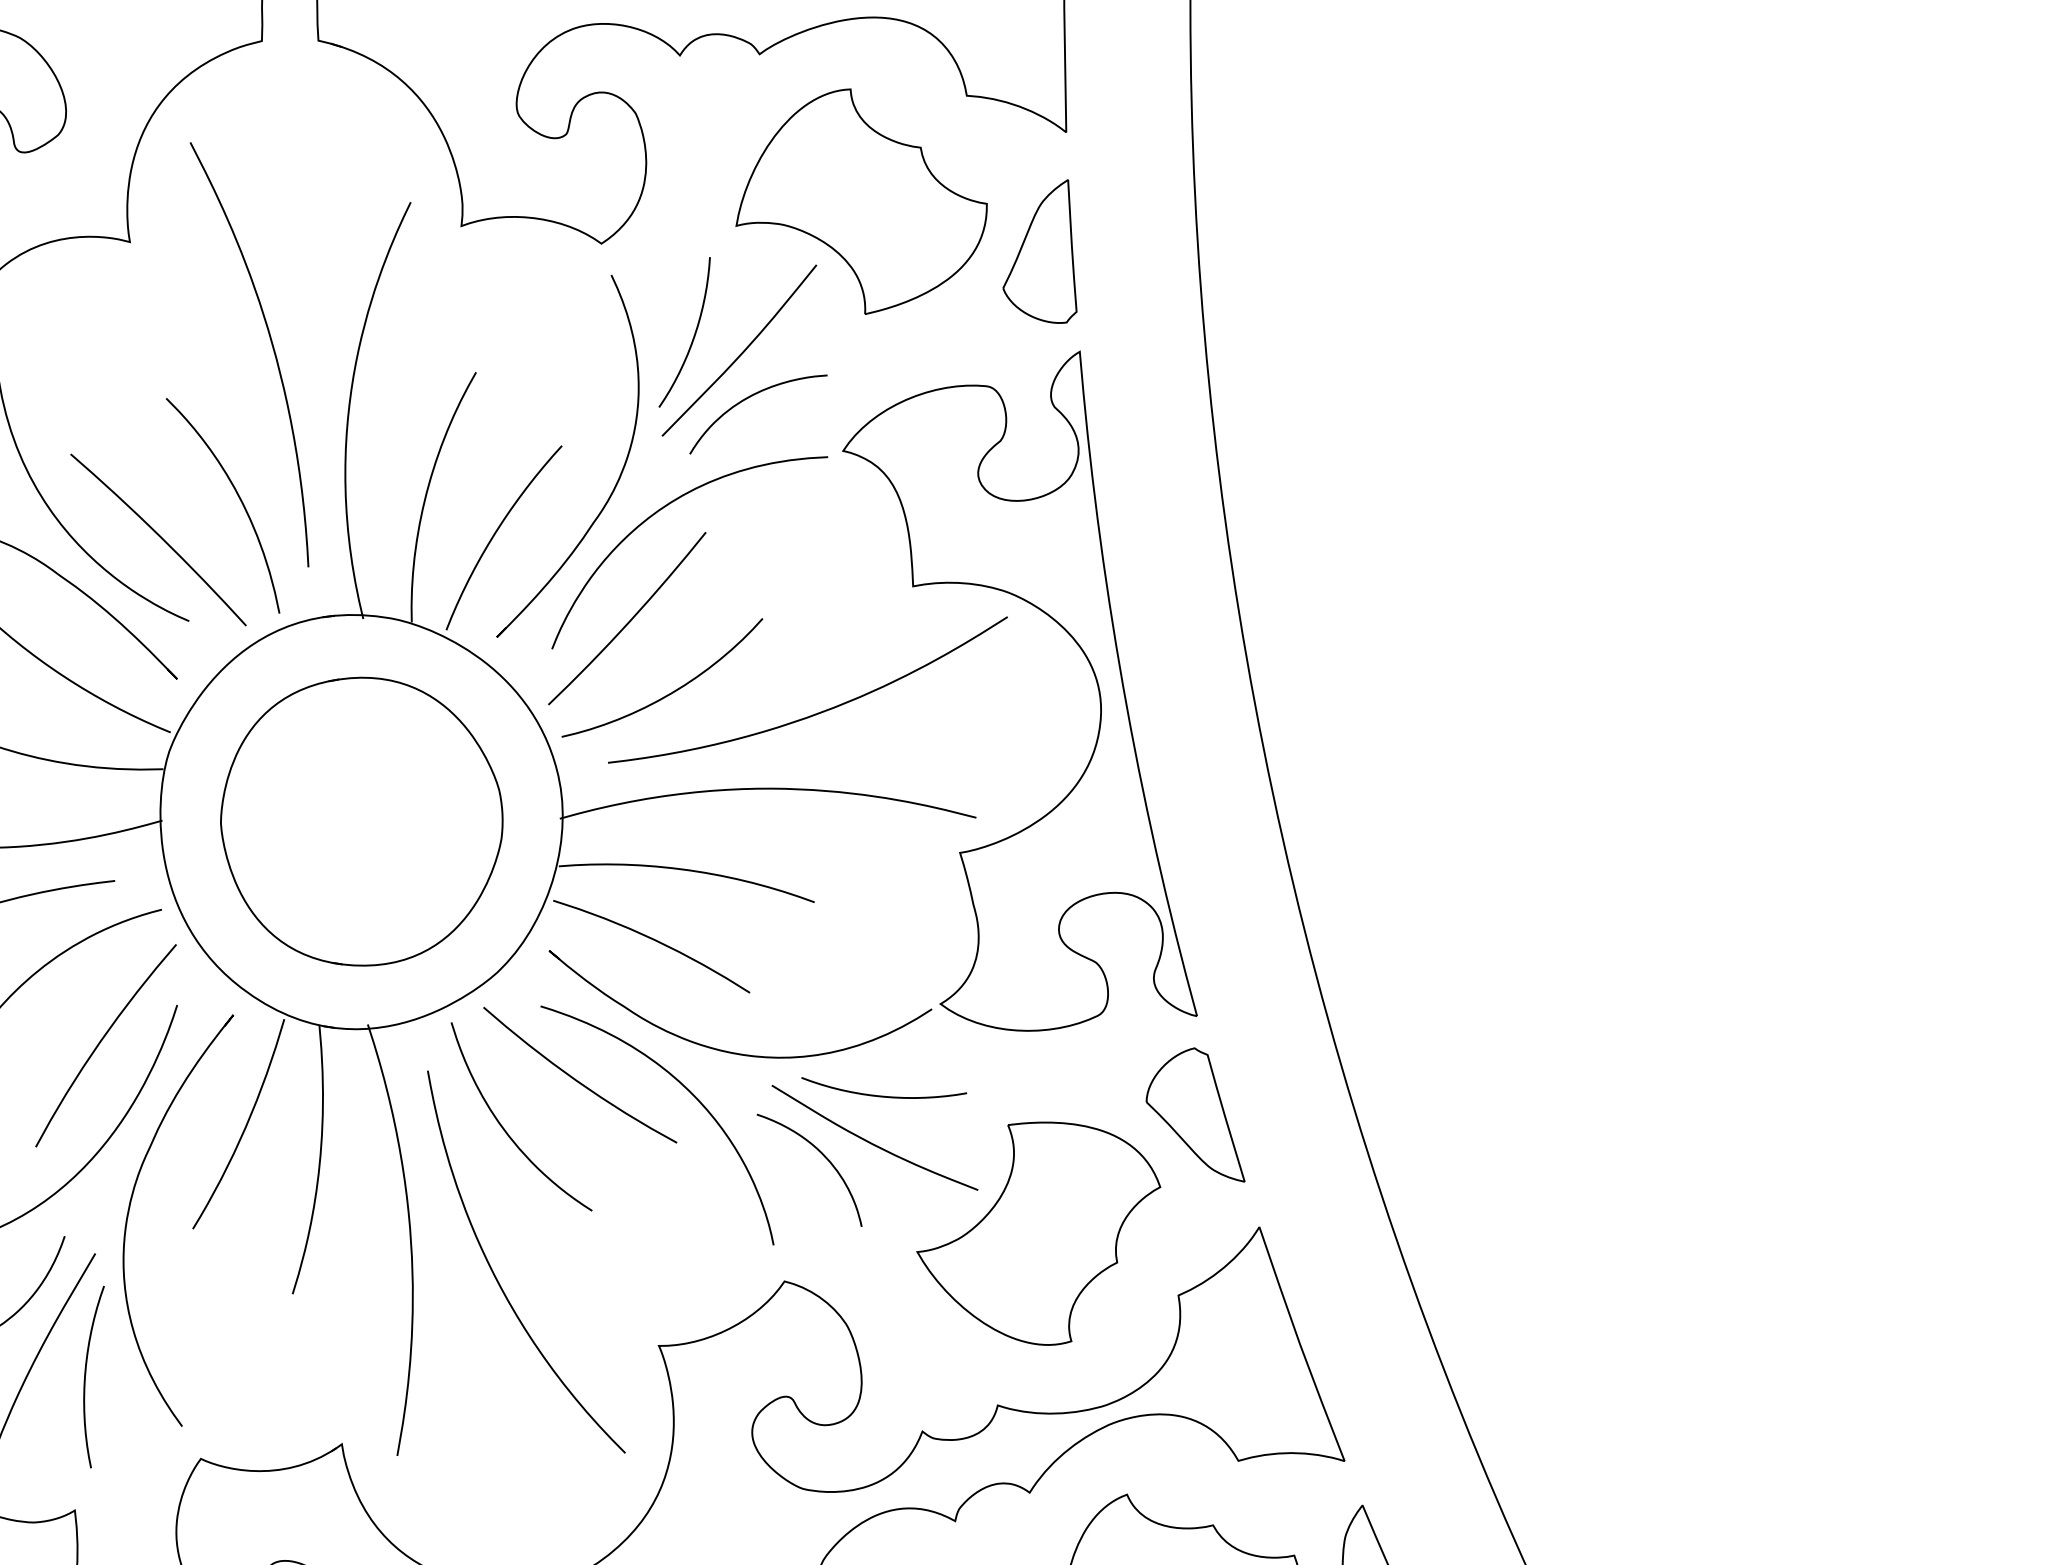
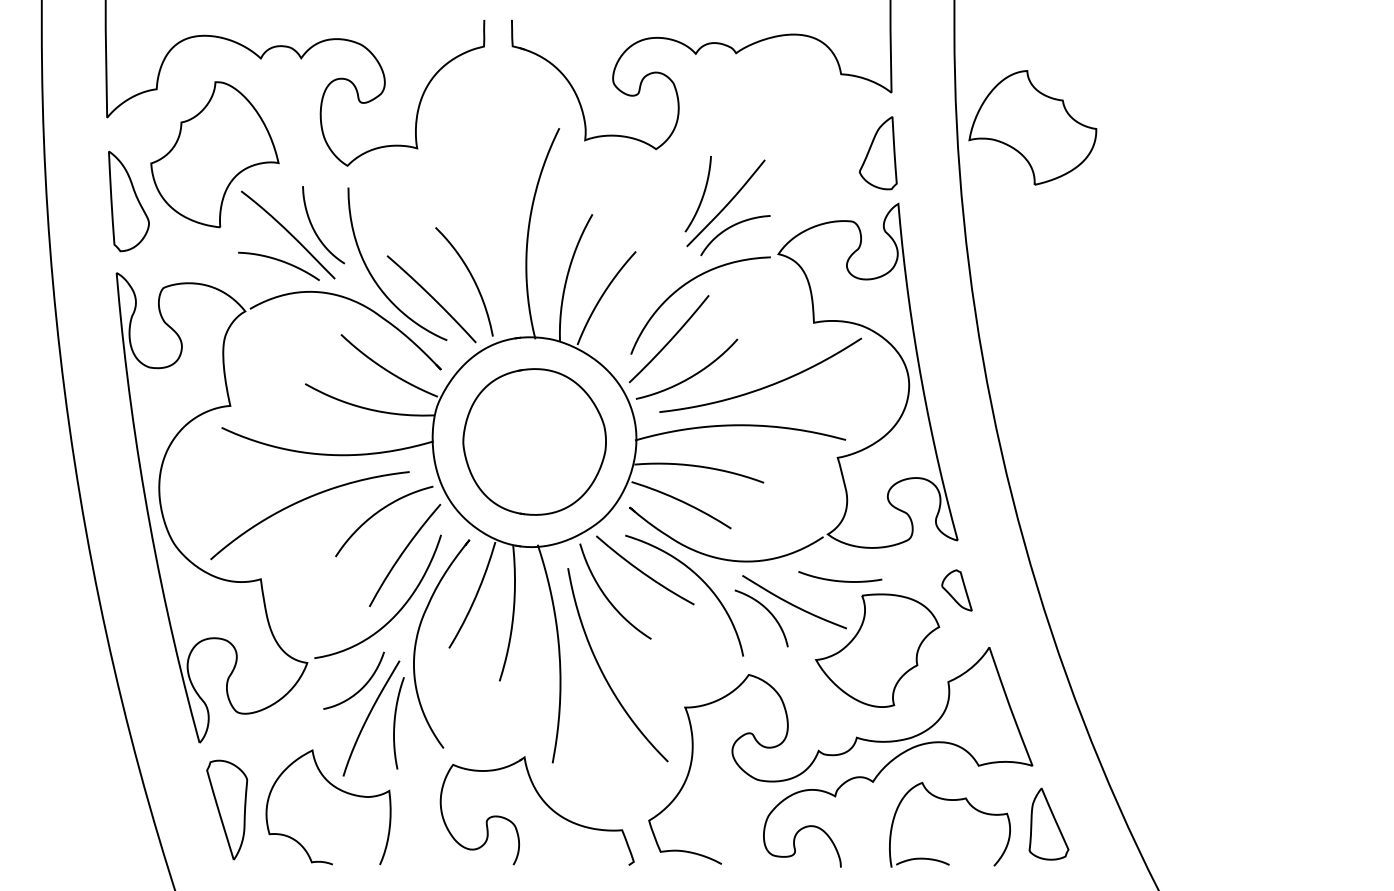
part: (860, 200) -> (1032, 127), moved
curve: (270, 346) -> (488, 201), removed
curve: (618, 475) -> (664, 266), removed
curve: (884, 1095) -> (840, 580), moved
part: (1194, 1114) -> (956, 590), size x0.6

